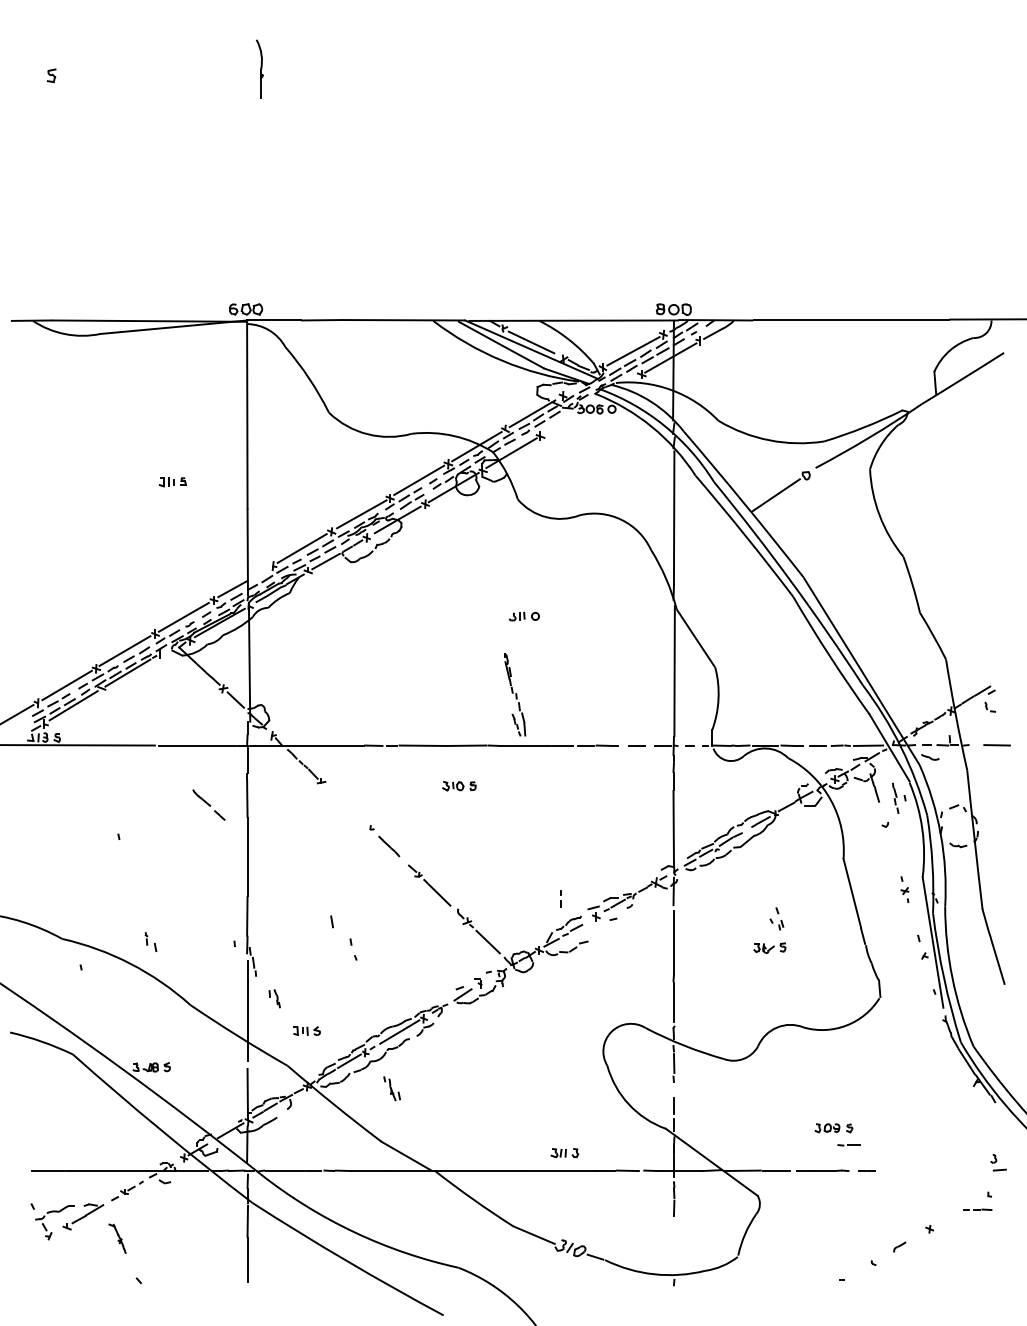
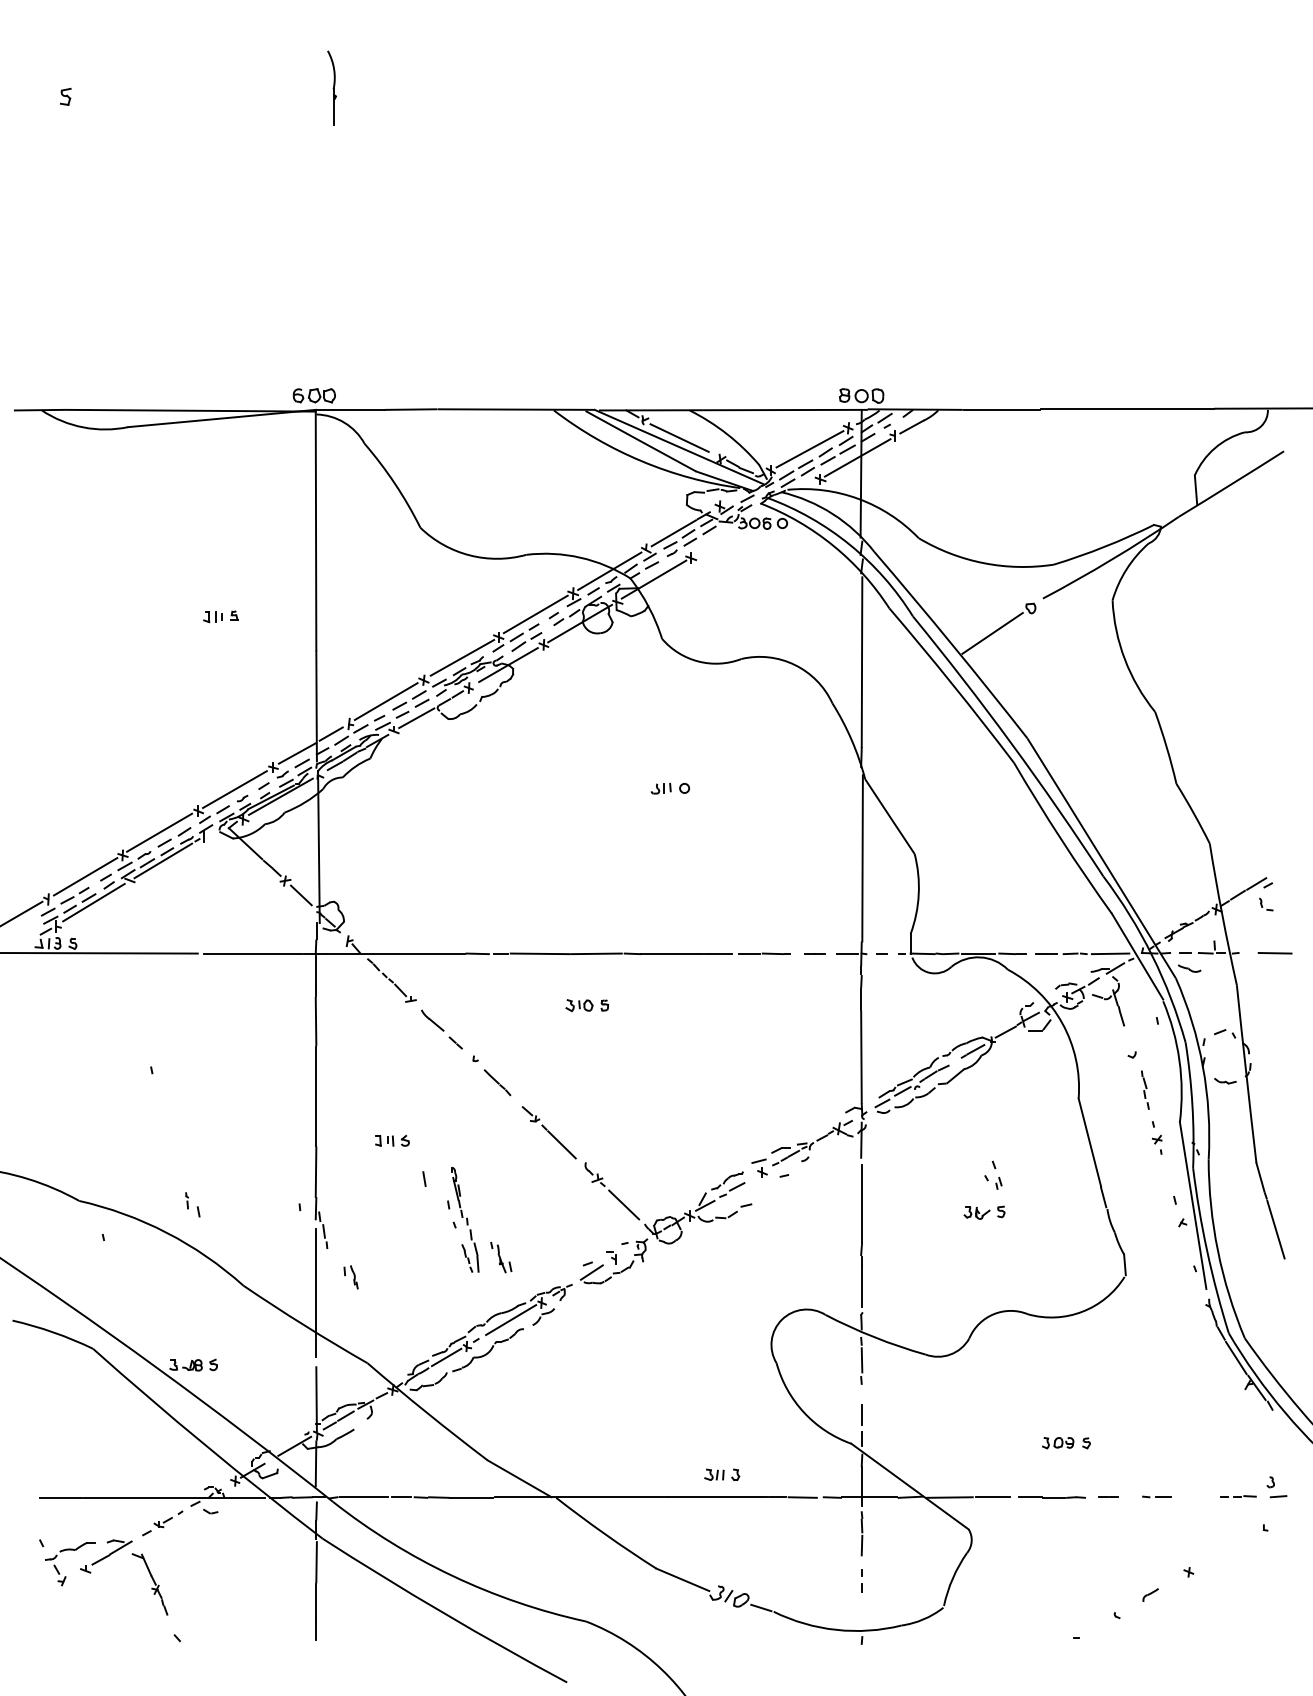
line: (258, 573) -> (330, 733), added
part: (515, 694) -> (465, 1219), moved
part: (895, 797) -> (1145, 1089), moved
part: (208, 804) -> (441, 1029), moved
line: (560, 901) -> (861, 1583), moved
part: (307, 1030) -> (392, 1140), moved
part: (392, 1088) -> (501, 1257), moved
part: (848, 1144) -> (1156, 1496), moved
line: (977, 1209) -> (1238, 1496), moved
part: (117, 1238) -> (149, 1584), size x1.67

